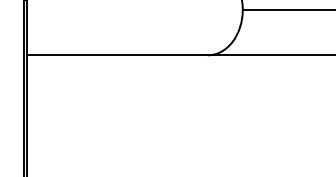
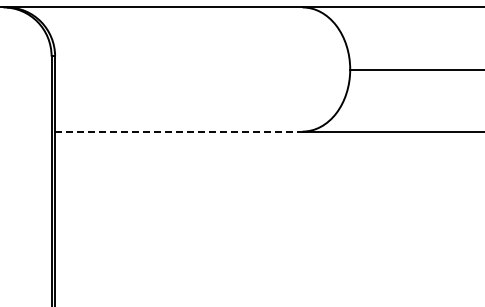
line: (117, 55) -> (178, 131), solid -> dashed

